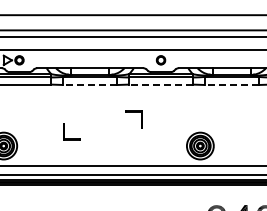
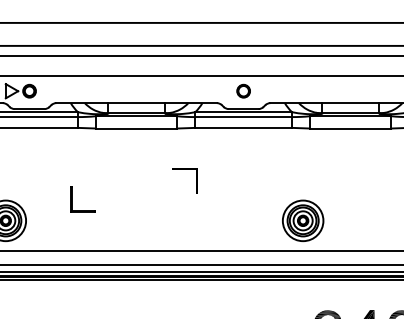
line: (161, 84) -> (244, 127), dashed -> solid
line: (90, 85) -> (136, 129), dashed -> solid
line: (231, 85) -> (350, 129), dashed -> solid
part: (133, 112) -> (183, 170), moved
part: (64, 131) -> (71, 198), moved

